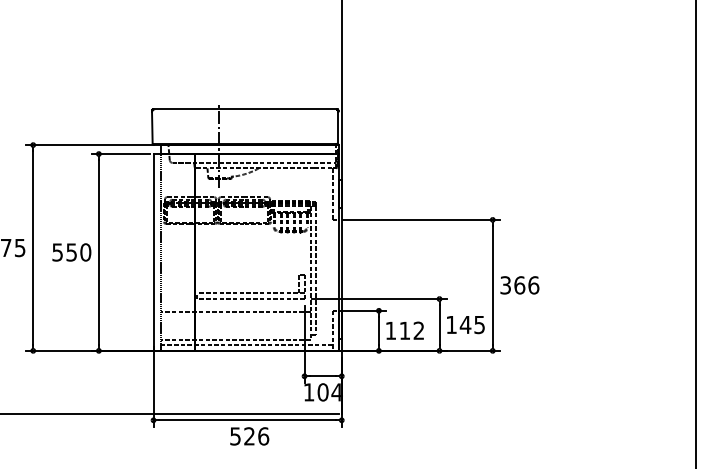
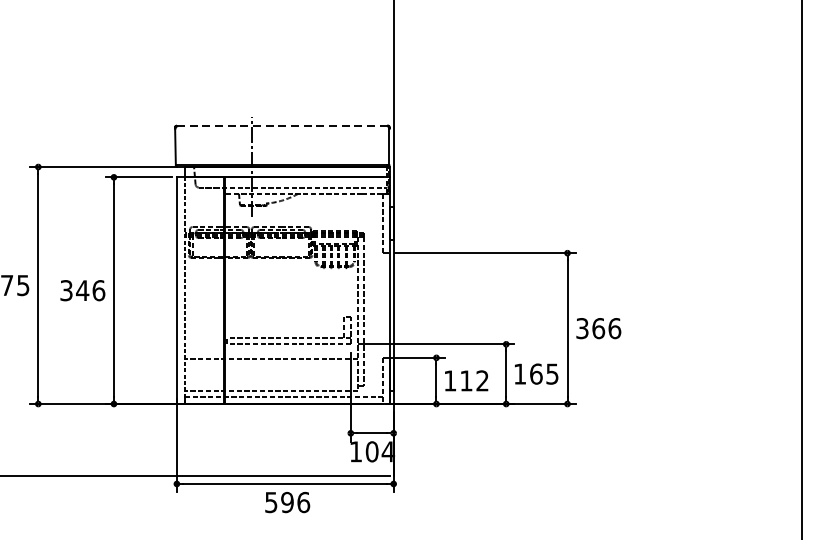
line: (244, 109) -> (281, 126), solid -> dashed
text: (71, 252) -> (82, 290), 550 -> 346
text: (465, 324) -> (536, 373), 145 -> 165
text: (249, 436) -> (287, 502), 526 -> 596

